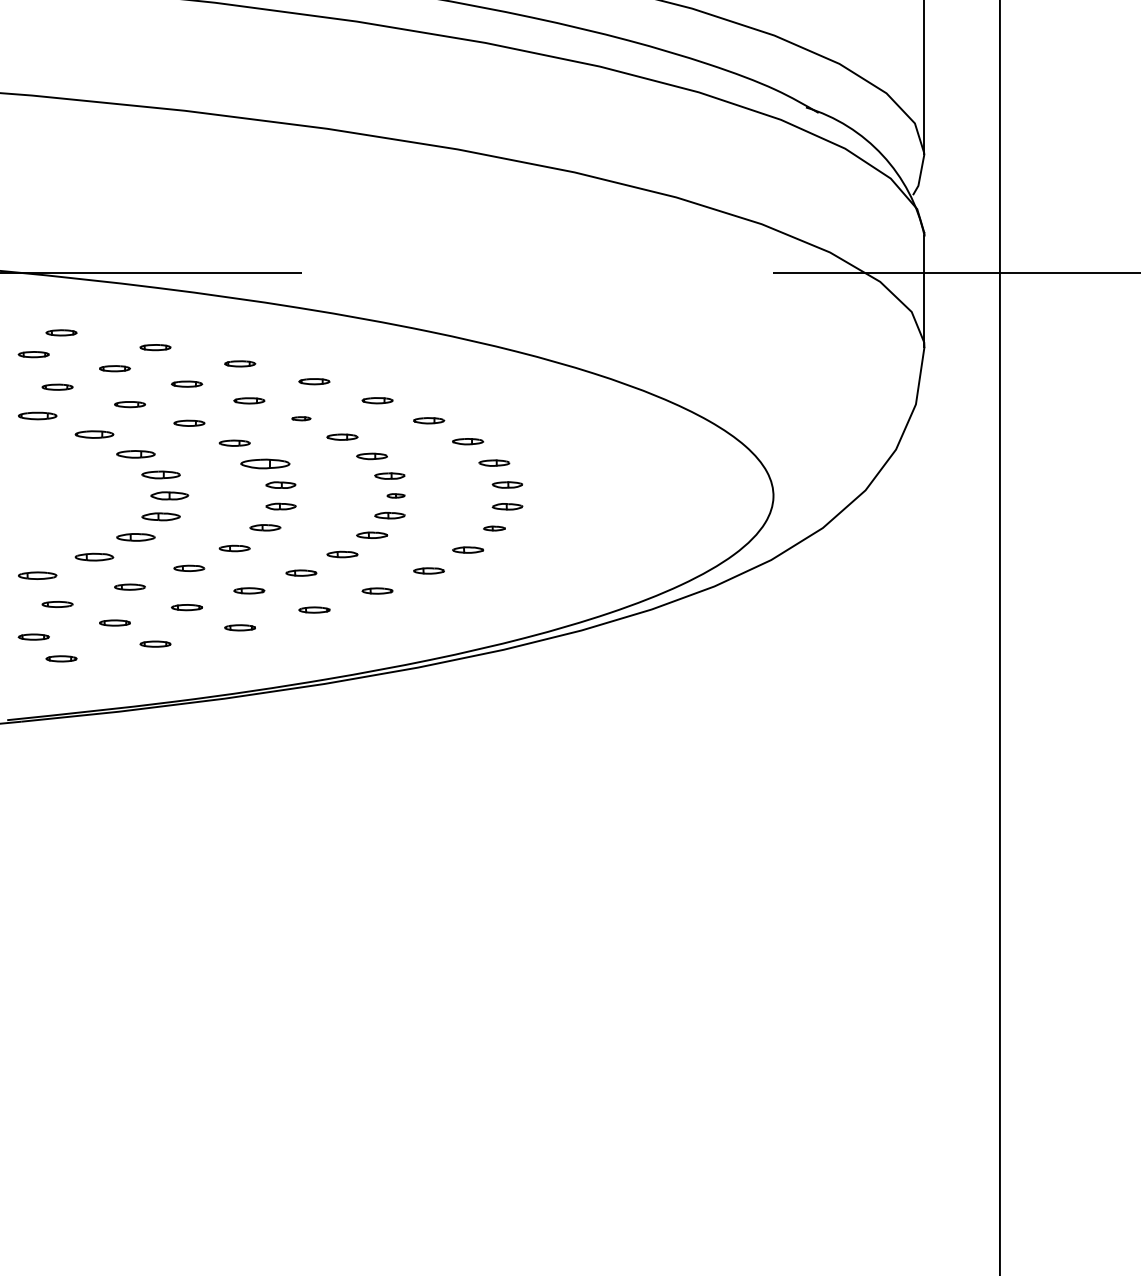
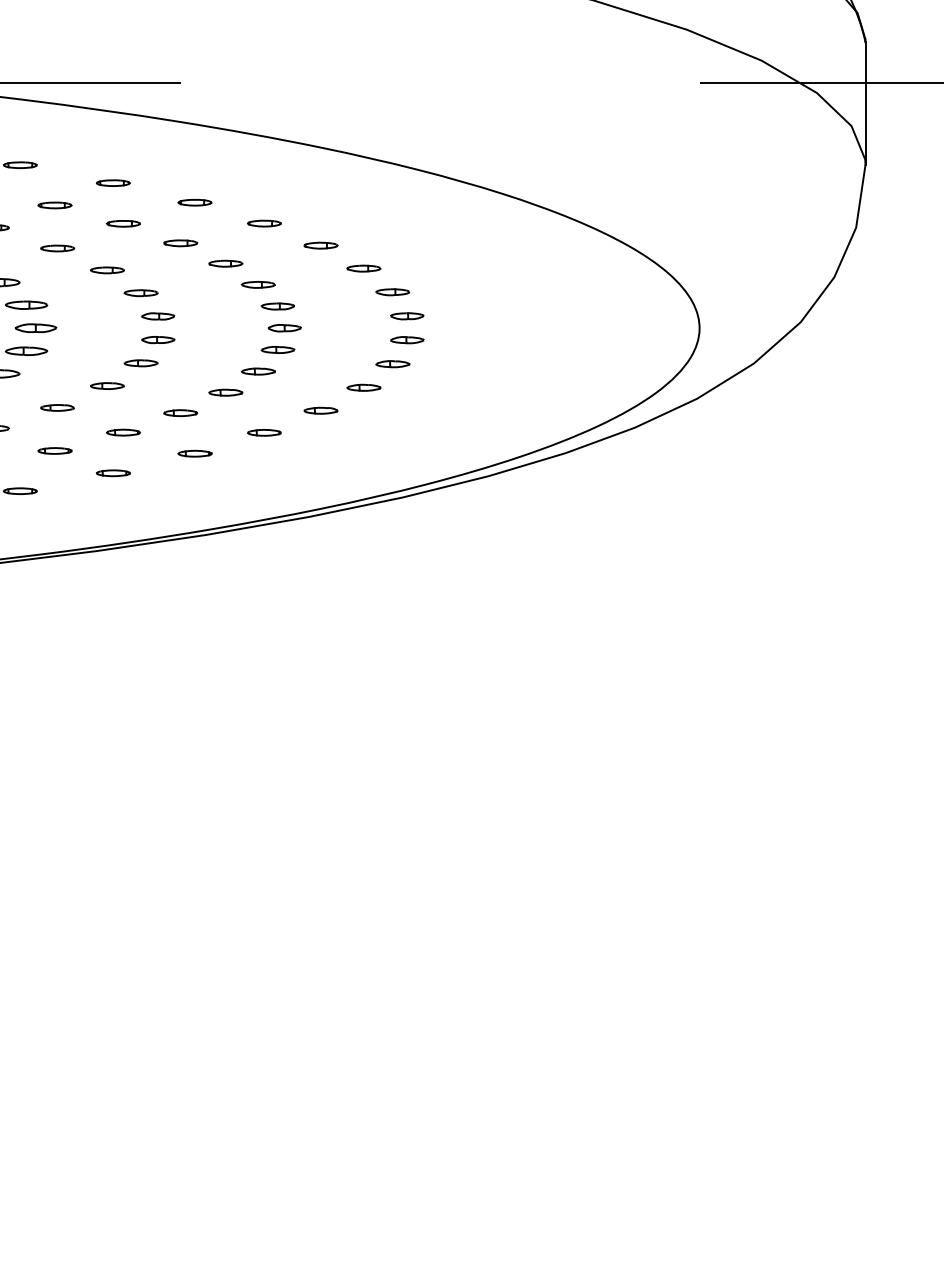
part: (301, 418) -> (180, 243), size x1.67
part: (265, 463) -> (141, 292), size x0.62
part: (395, 495) -> (284, 327), size x1.67
part: (494, 528) -> (392, 364), size x1.43

